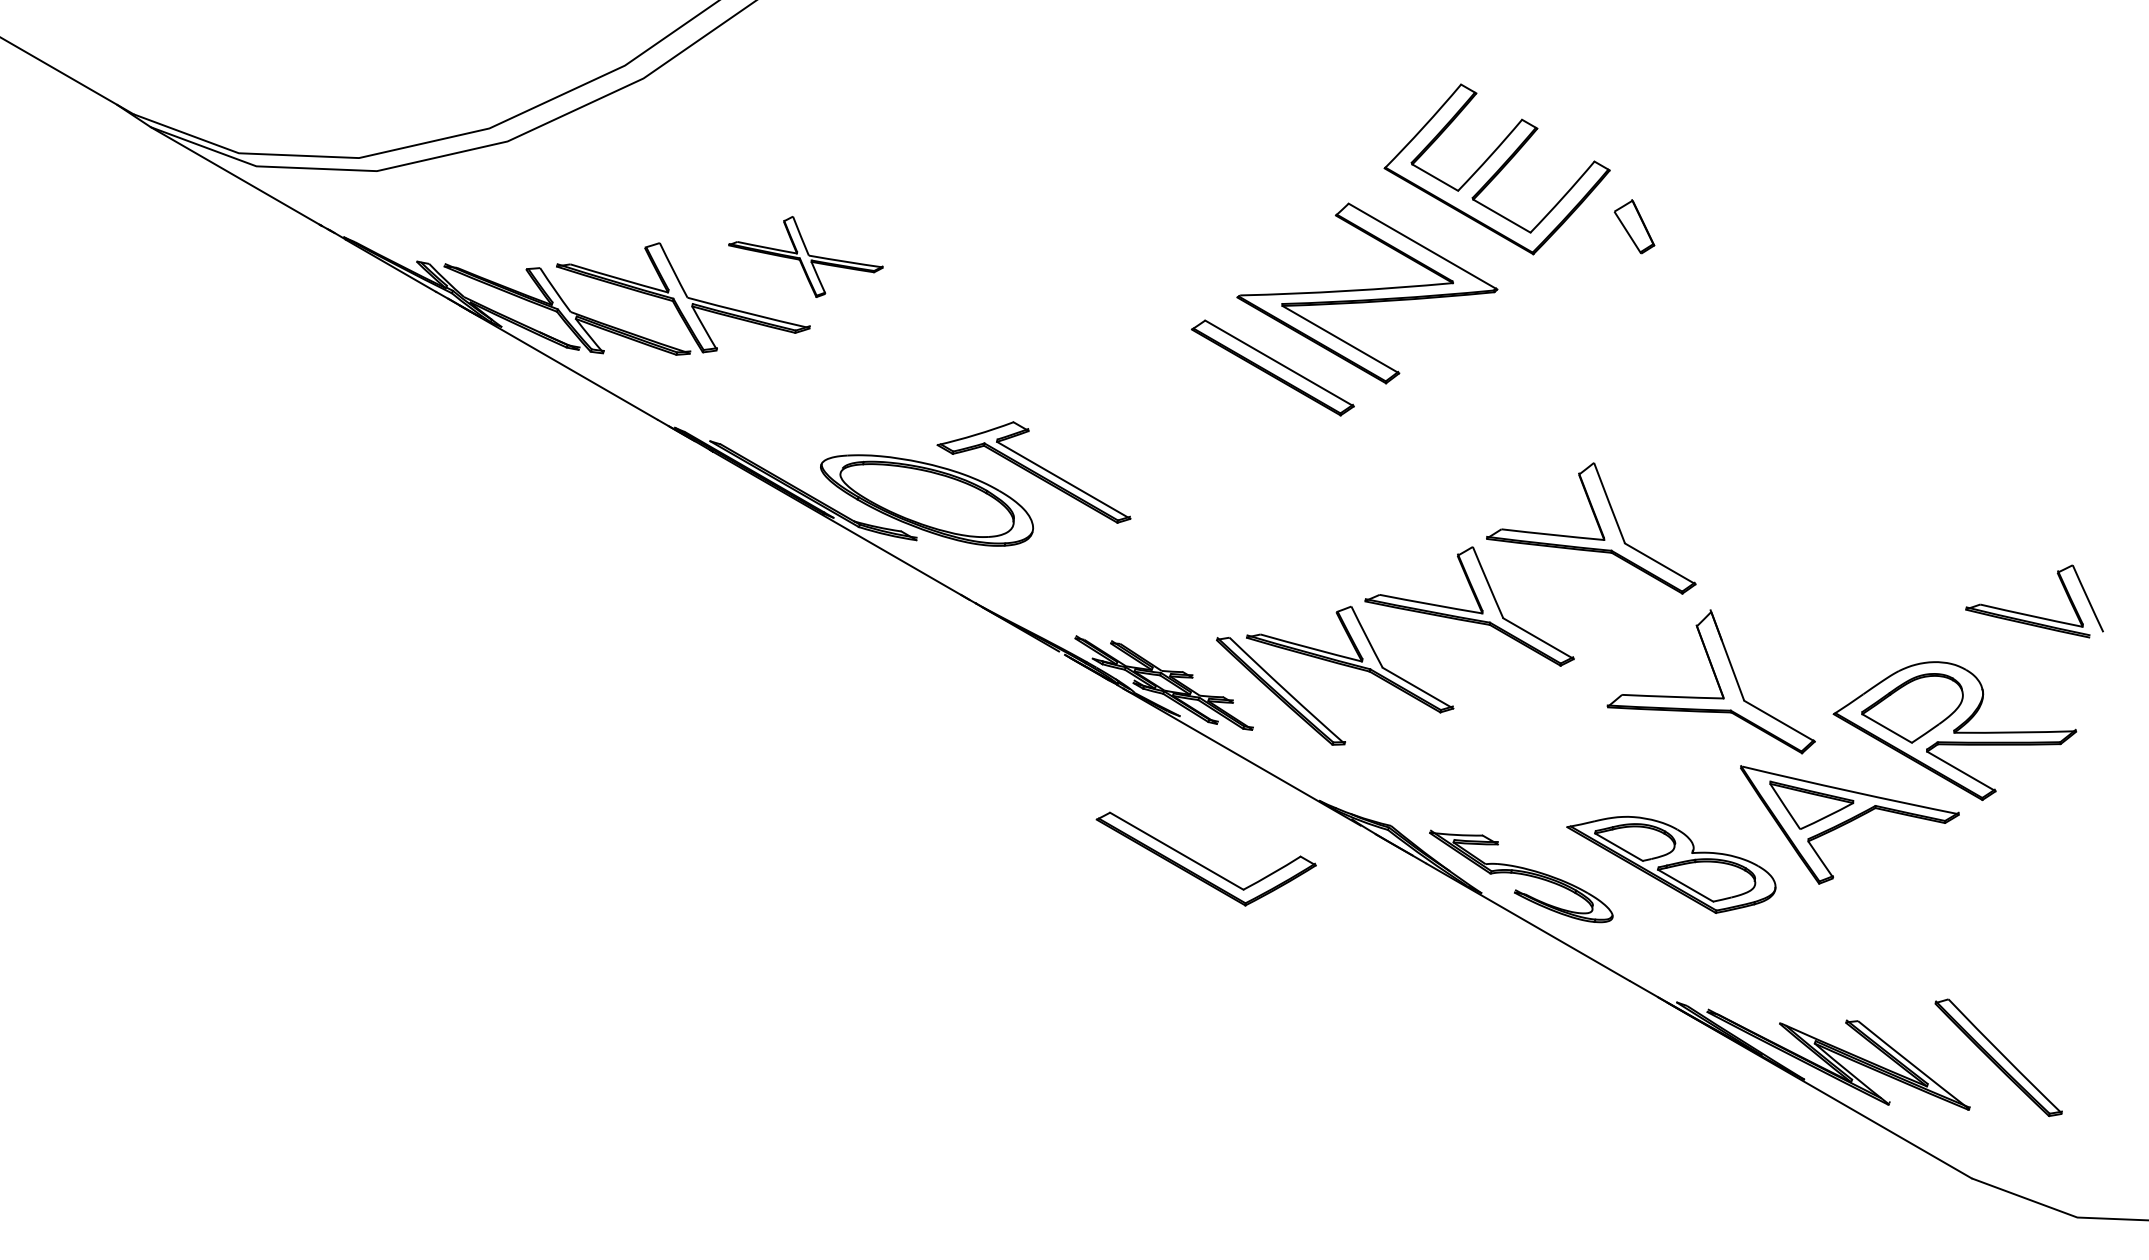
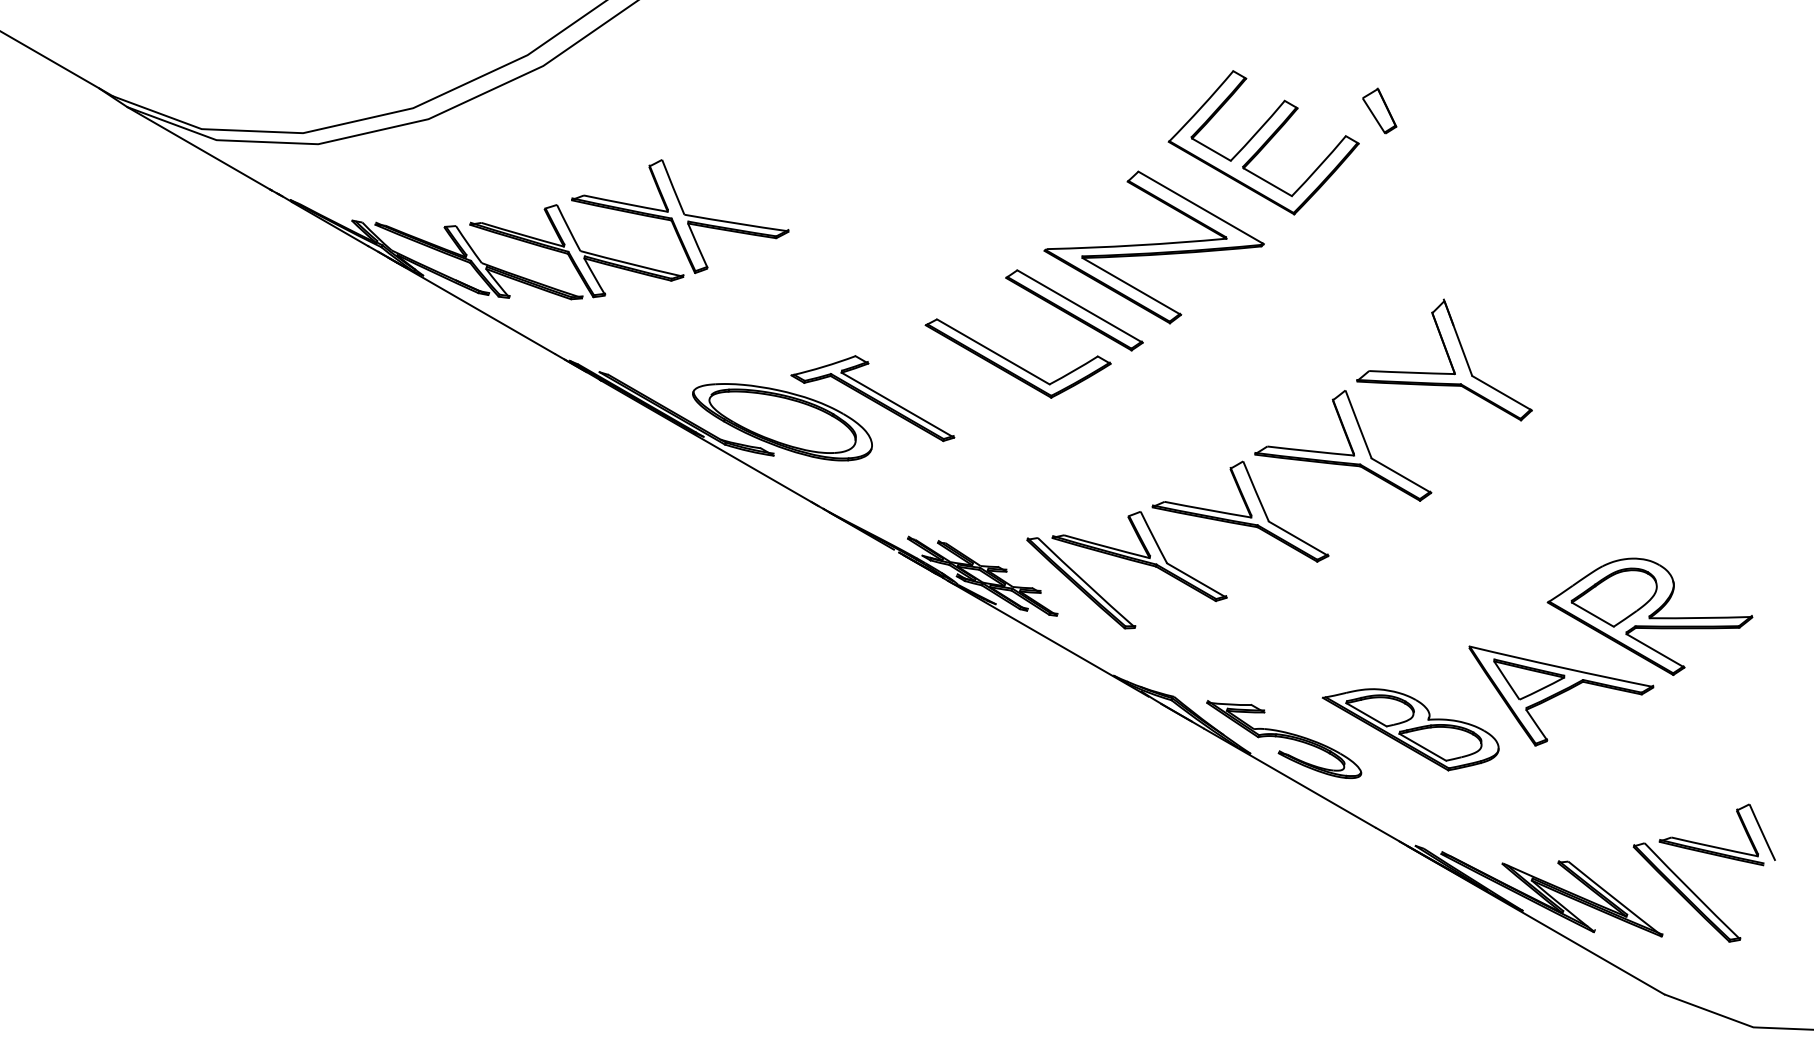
part: (1634, 226) -> (1379, 110), moved
part: (805, 256) -> (679, 216), size x1.67
part: (2030, 614) -> (1713, 845), moved
part: (1710, 681) -> (1443, 359), moved
part: (1200, 863) -> (1013, 362), moved

